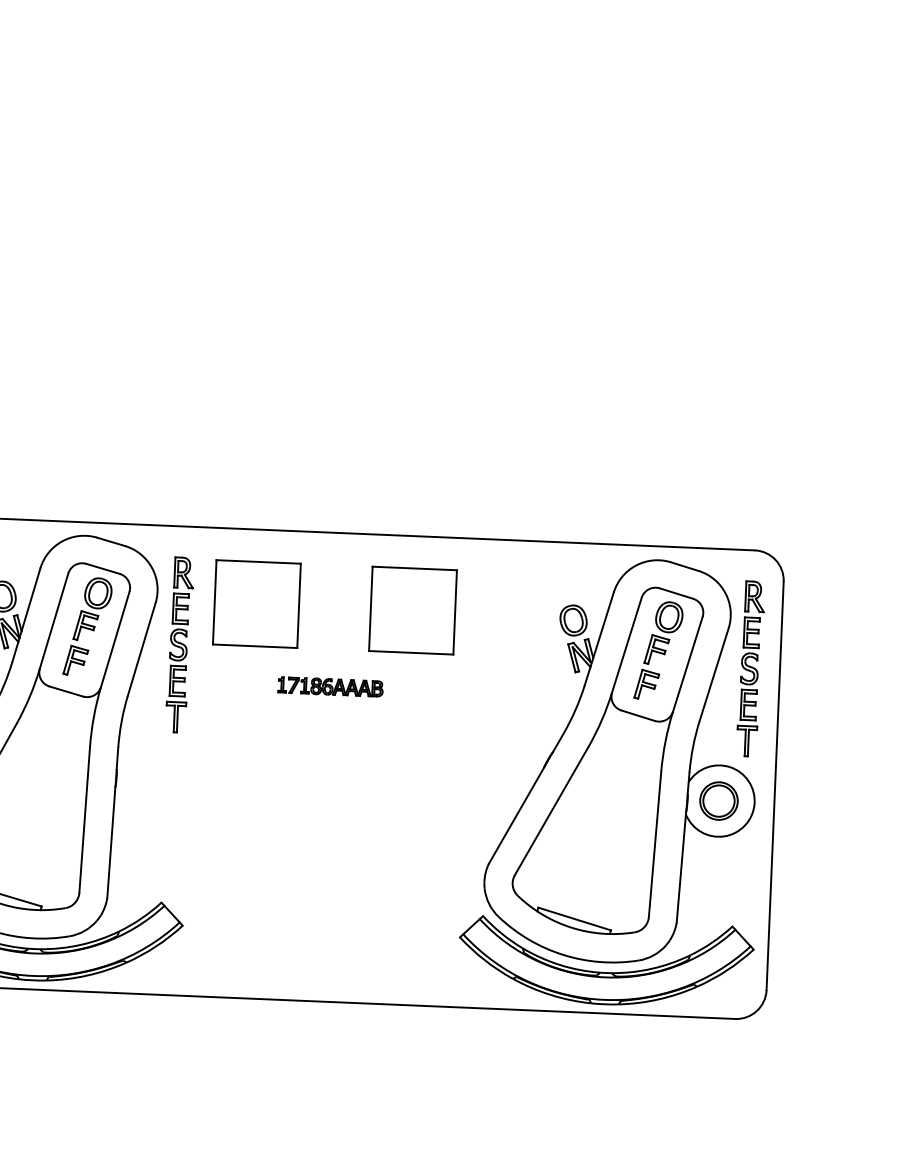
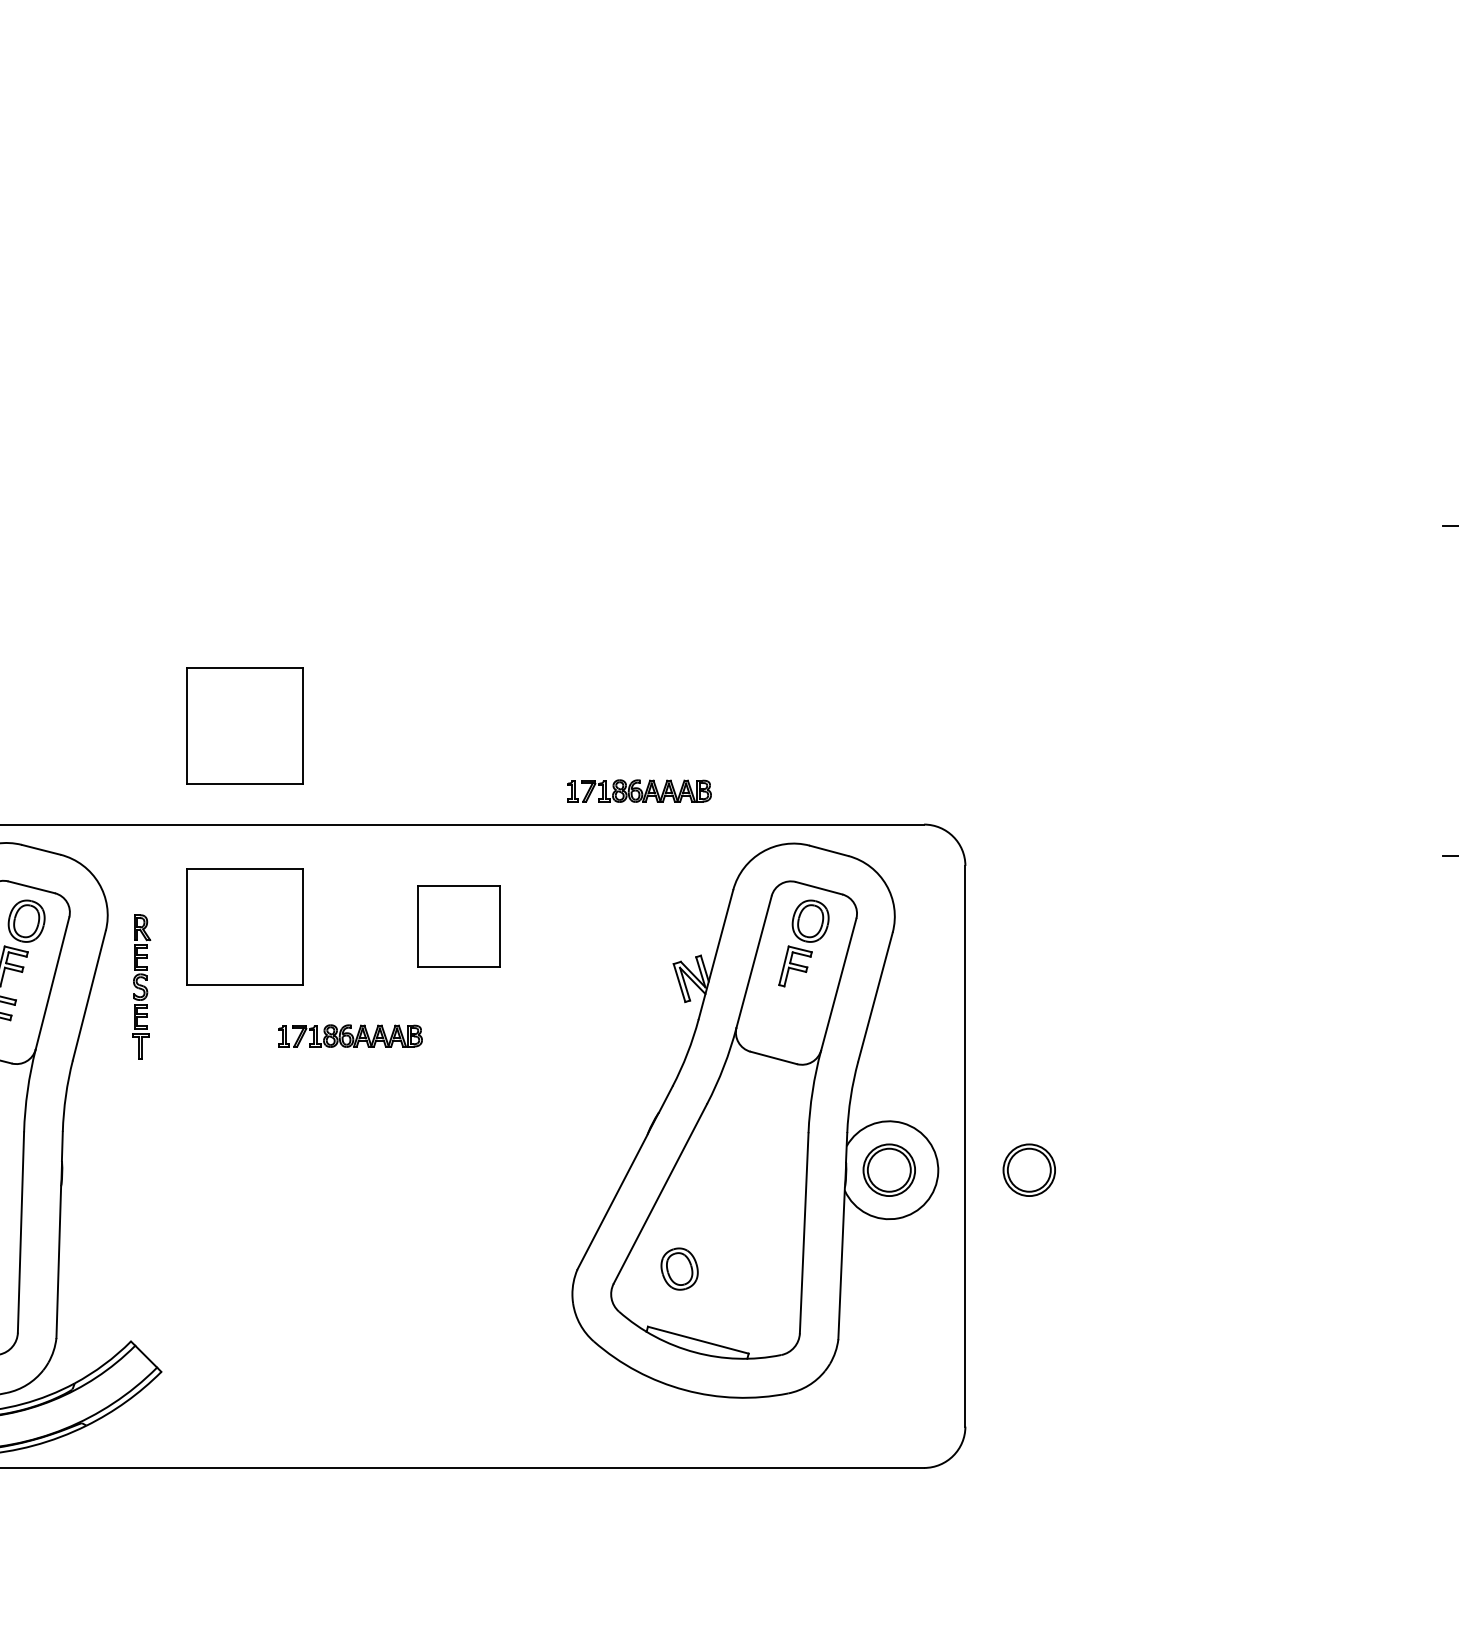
part: (262, 457) -> (244, 725), added
part: (548, 516) -> (639, 790), added
part: (412, 610) -> (458, 926), size x0.7
part: (573, 620) -> (679, 1268), moved
part: (179, 644) -> (141, 986), size x0.6
part: (750, 668) -> (925, 986), removed
part: (646, 684) -> (783, 1014), removed
part: (820, 804) -> (1028, 1169), added
part: (605, 972) -> (743, 1411), removed

